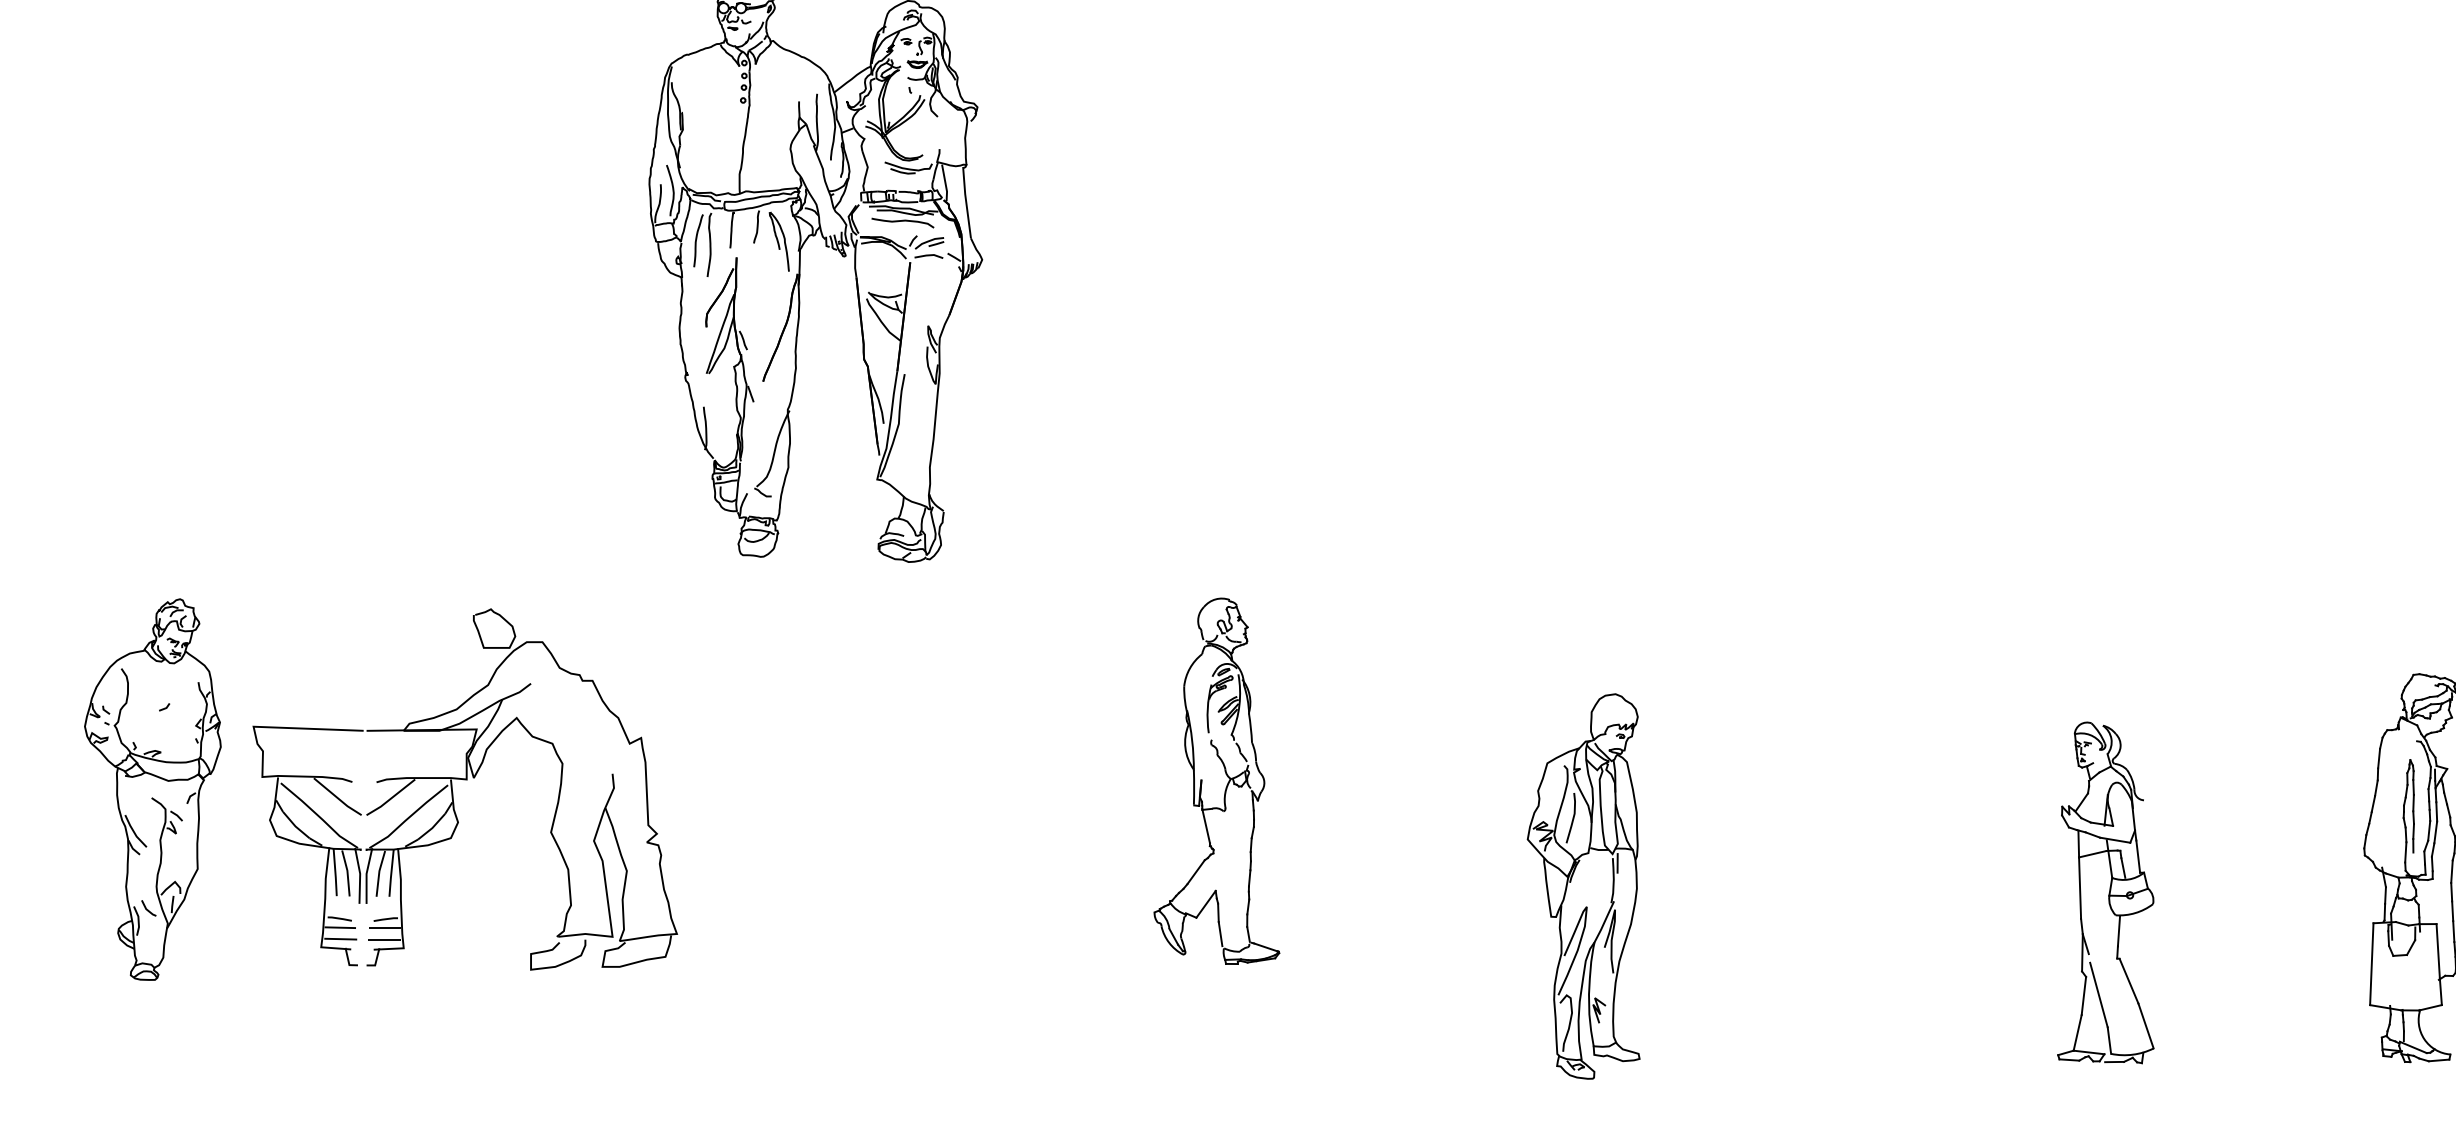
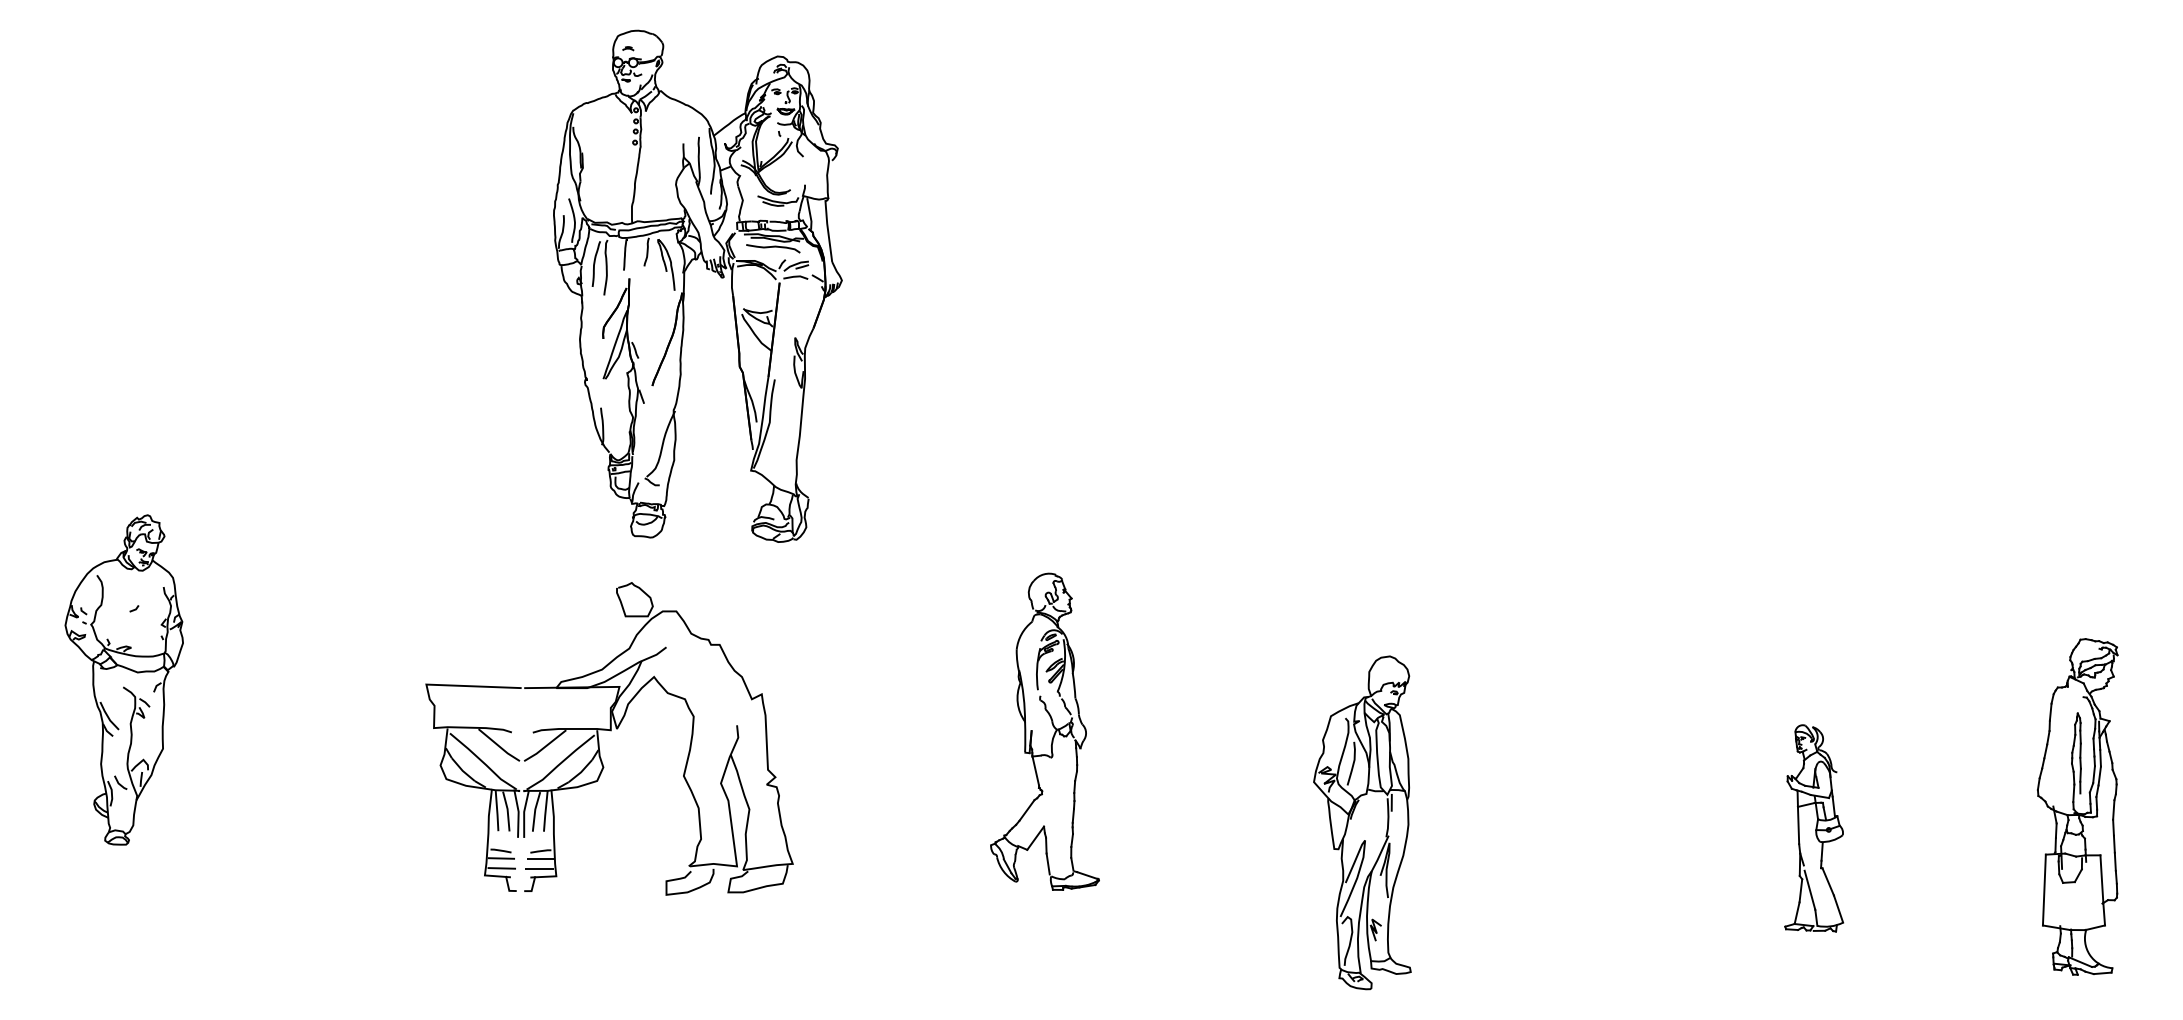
part: (466, 780) -> (610, 731), moved
part: (152, 789) -> (123, 679), moved
part: (2104, 893) -> (1813, 828), size x0.7

